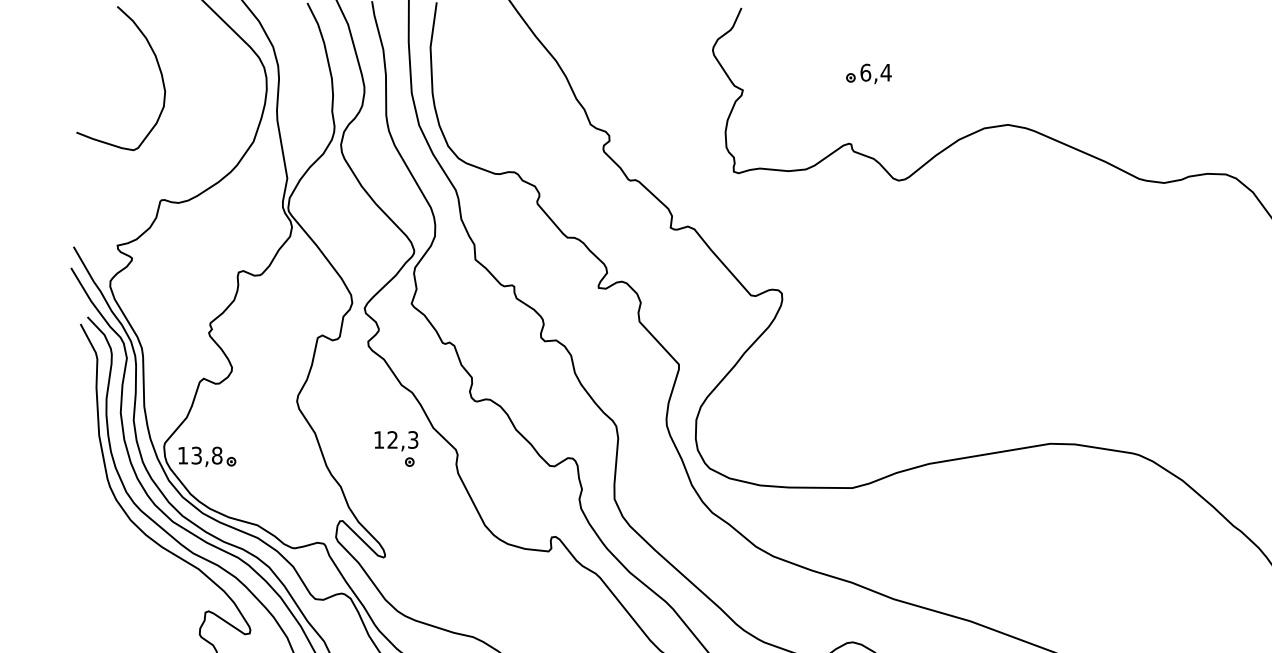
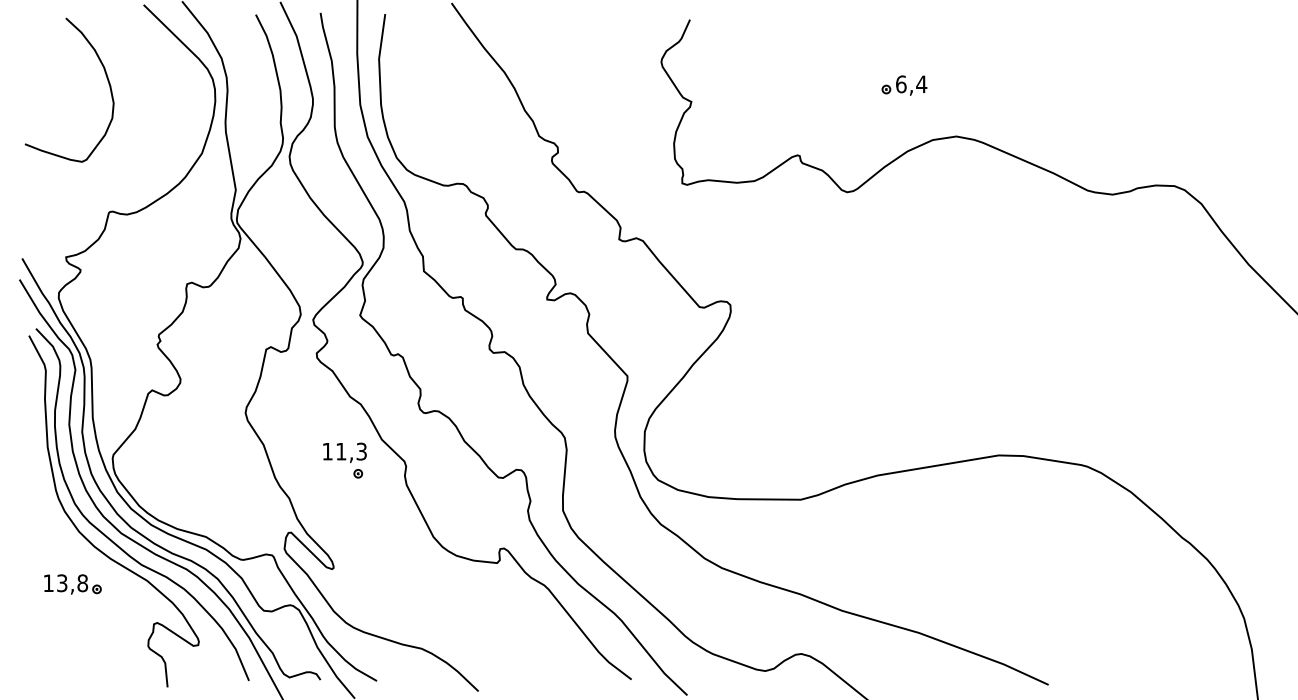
part: (868, 73) -> (904, 85), moved
text: (392, 439) -> (341, 451), 12,3 -> 11,3
part: (206, 456) -> (72, 584), moved

